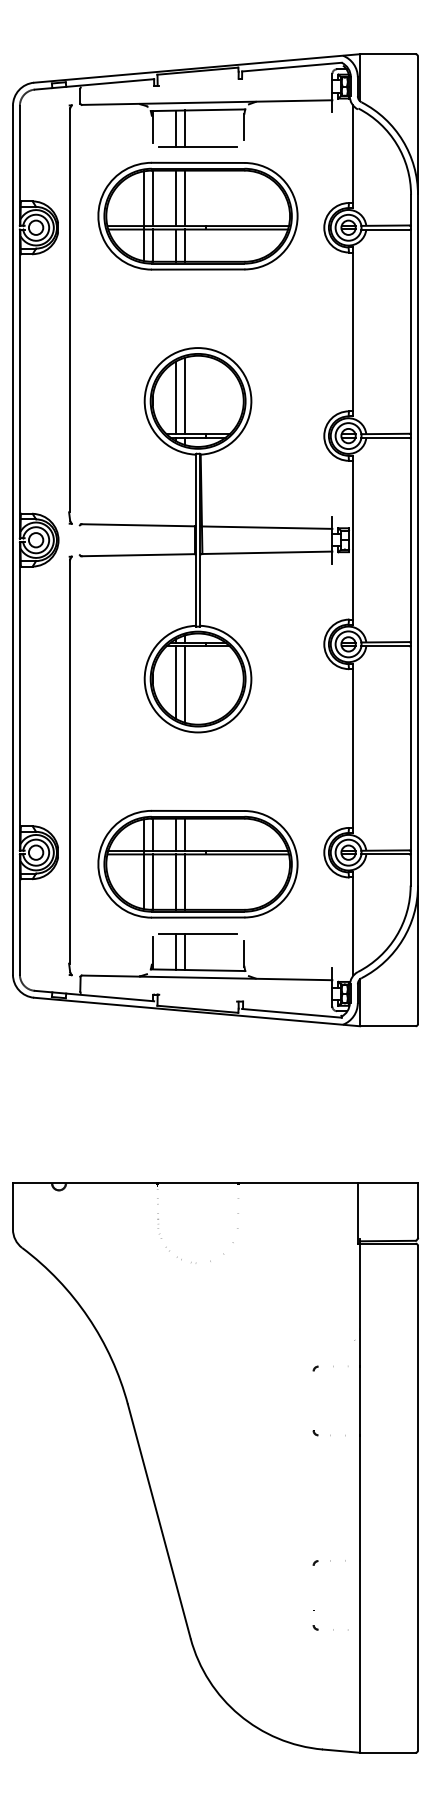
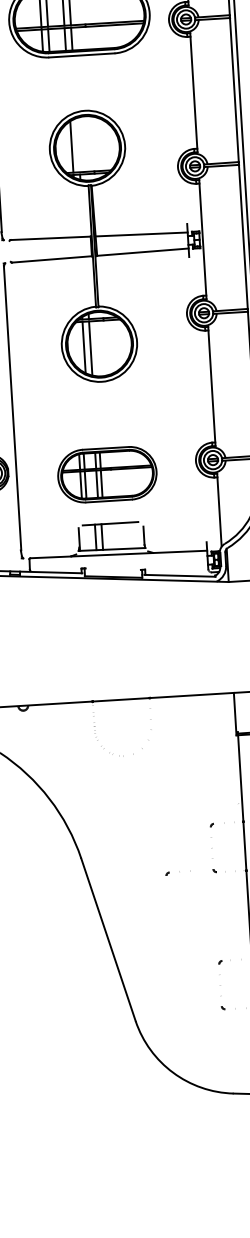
line: (185, 395) -> (78, 144), removed
part: (197, 863) -> (107, 474), size x0.7
part: (263, 1433) -> (178, 873), added

